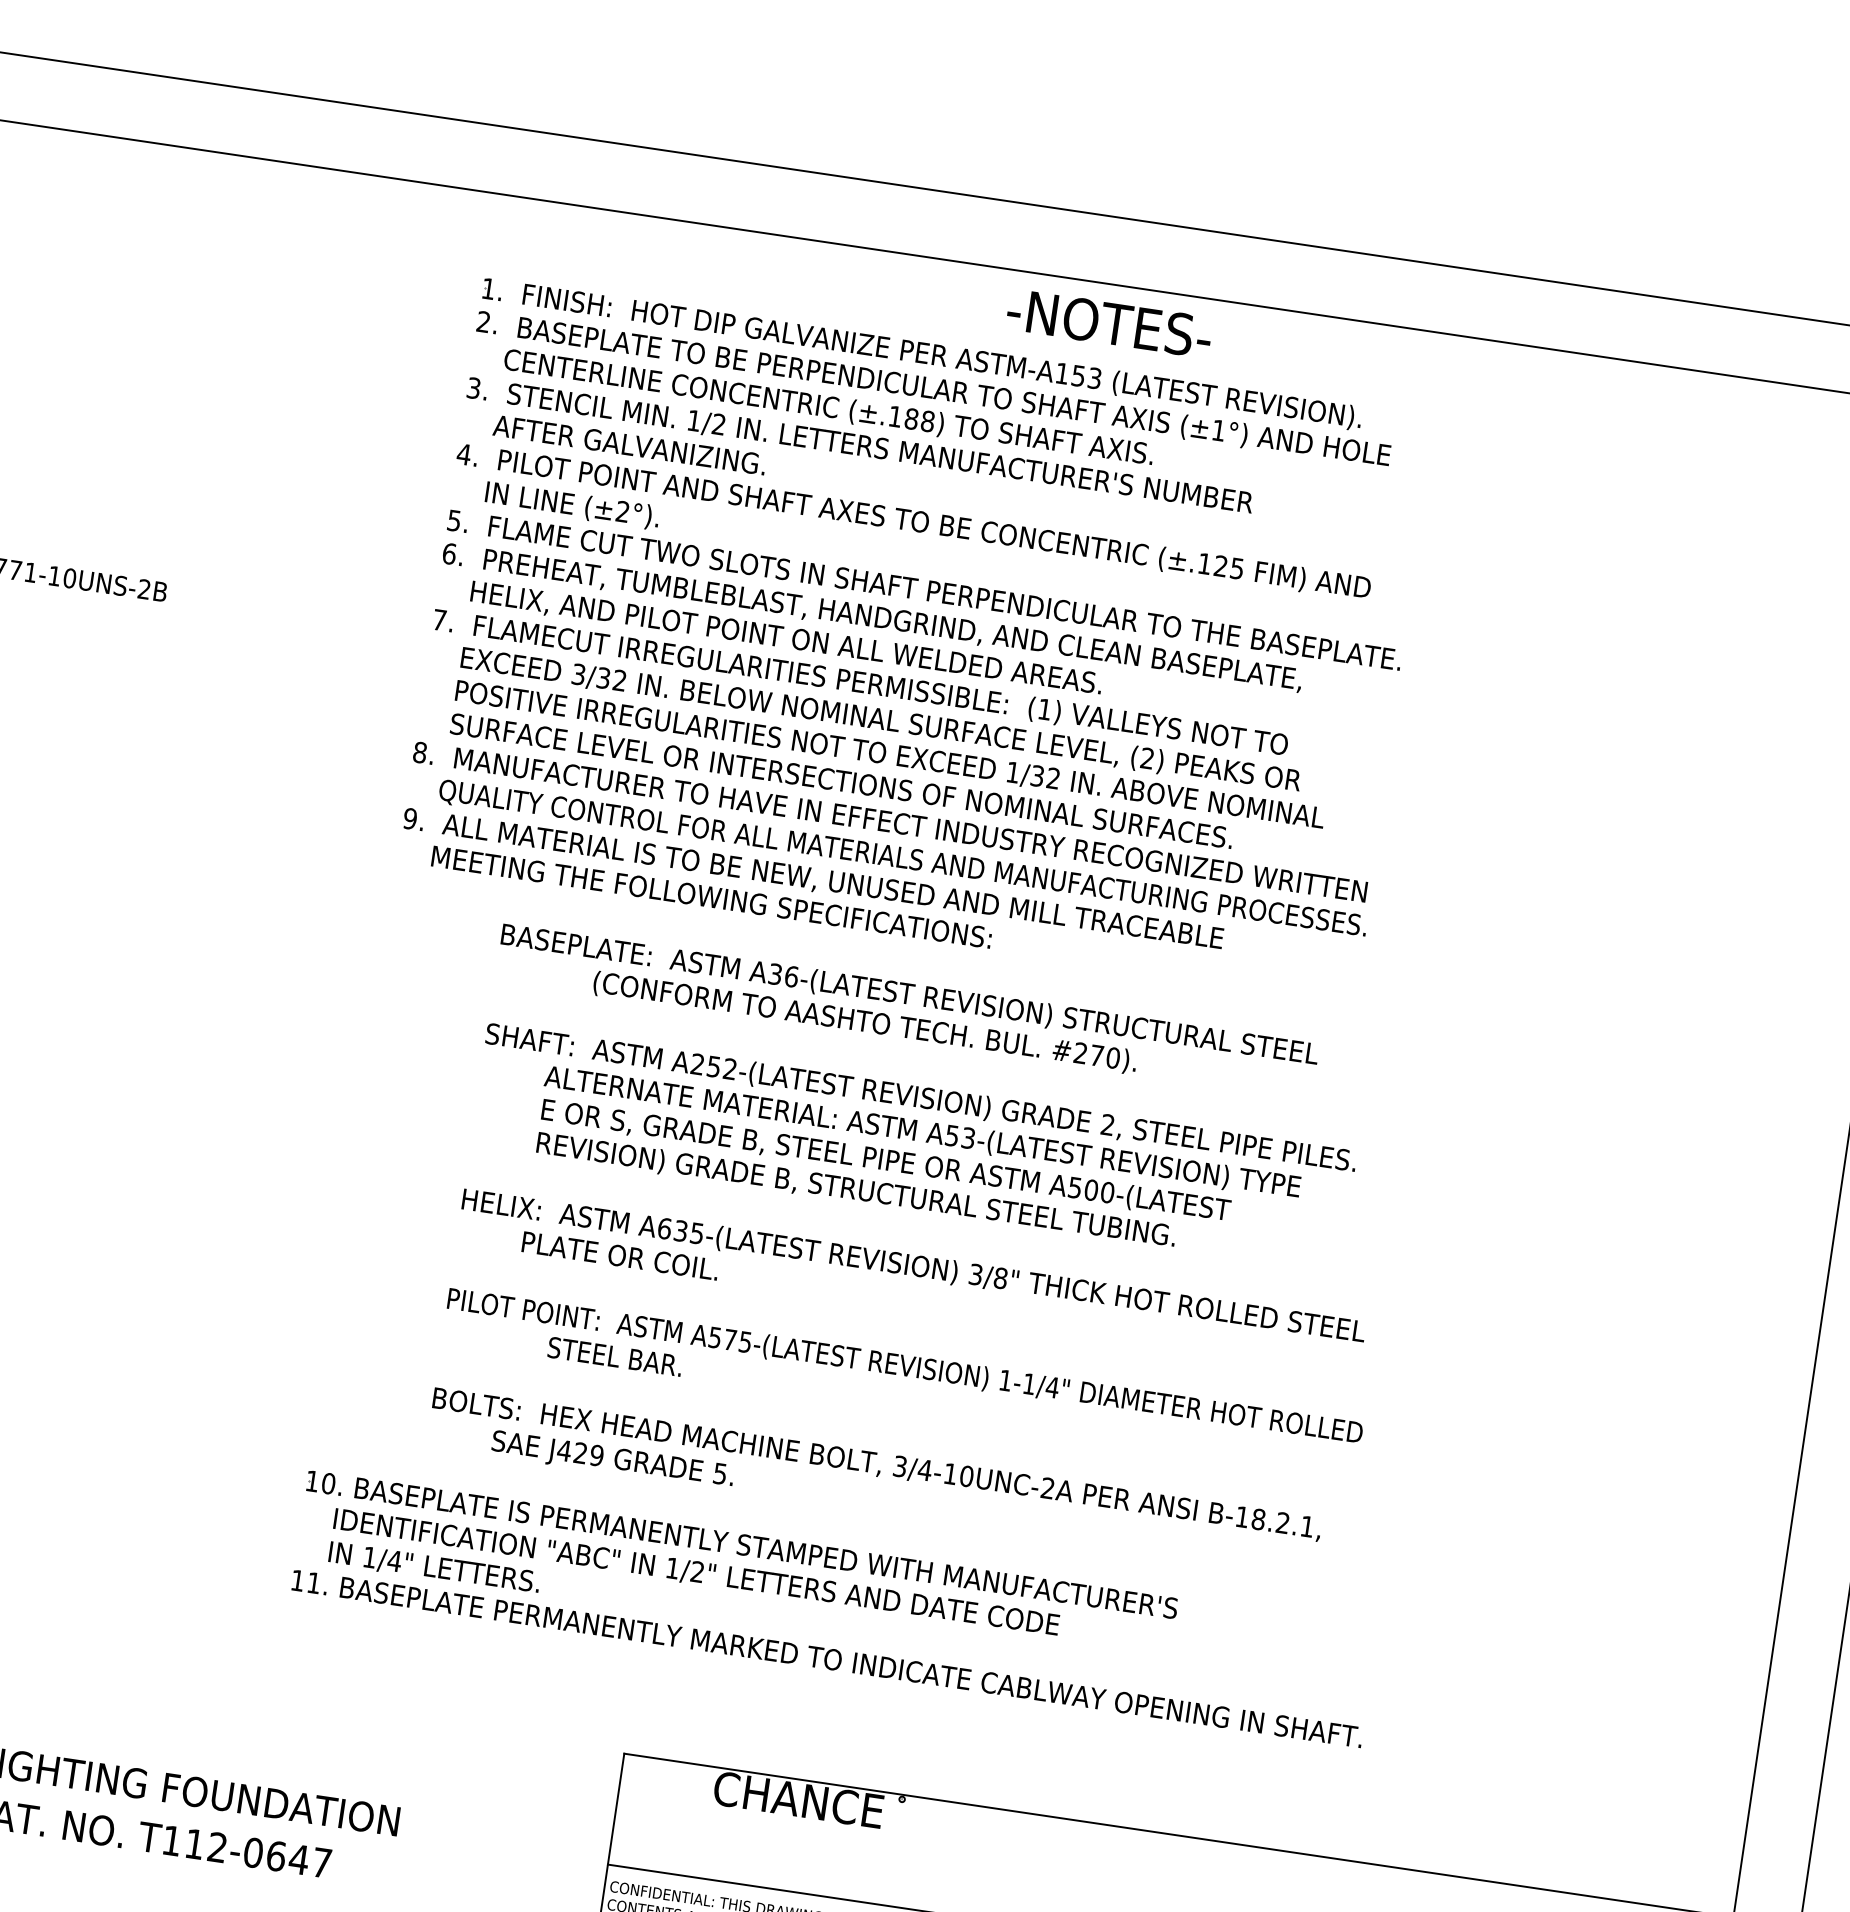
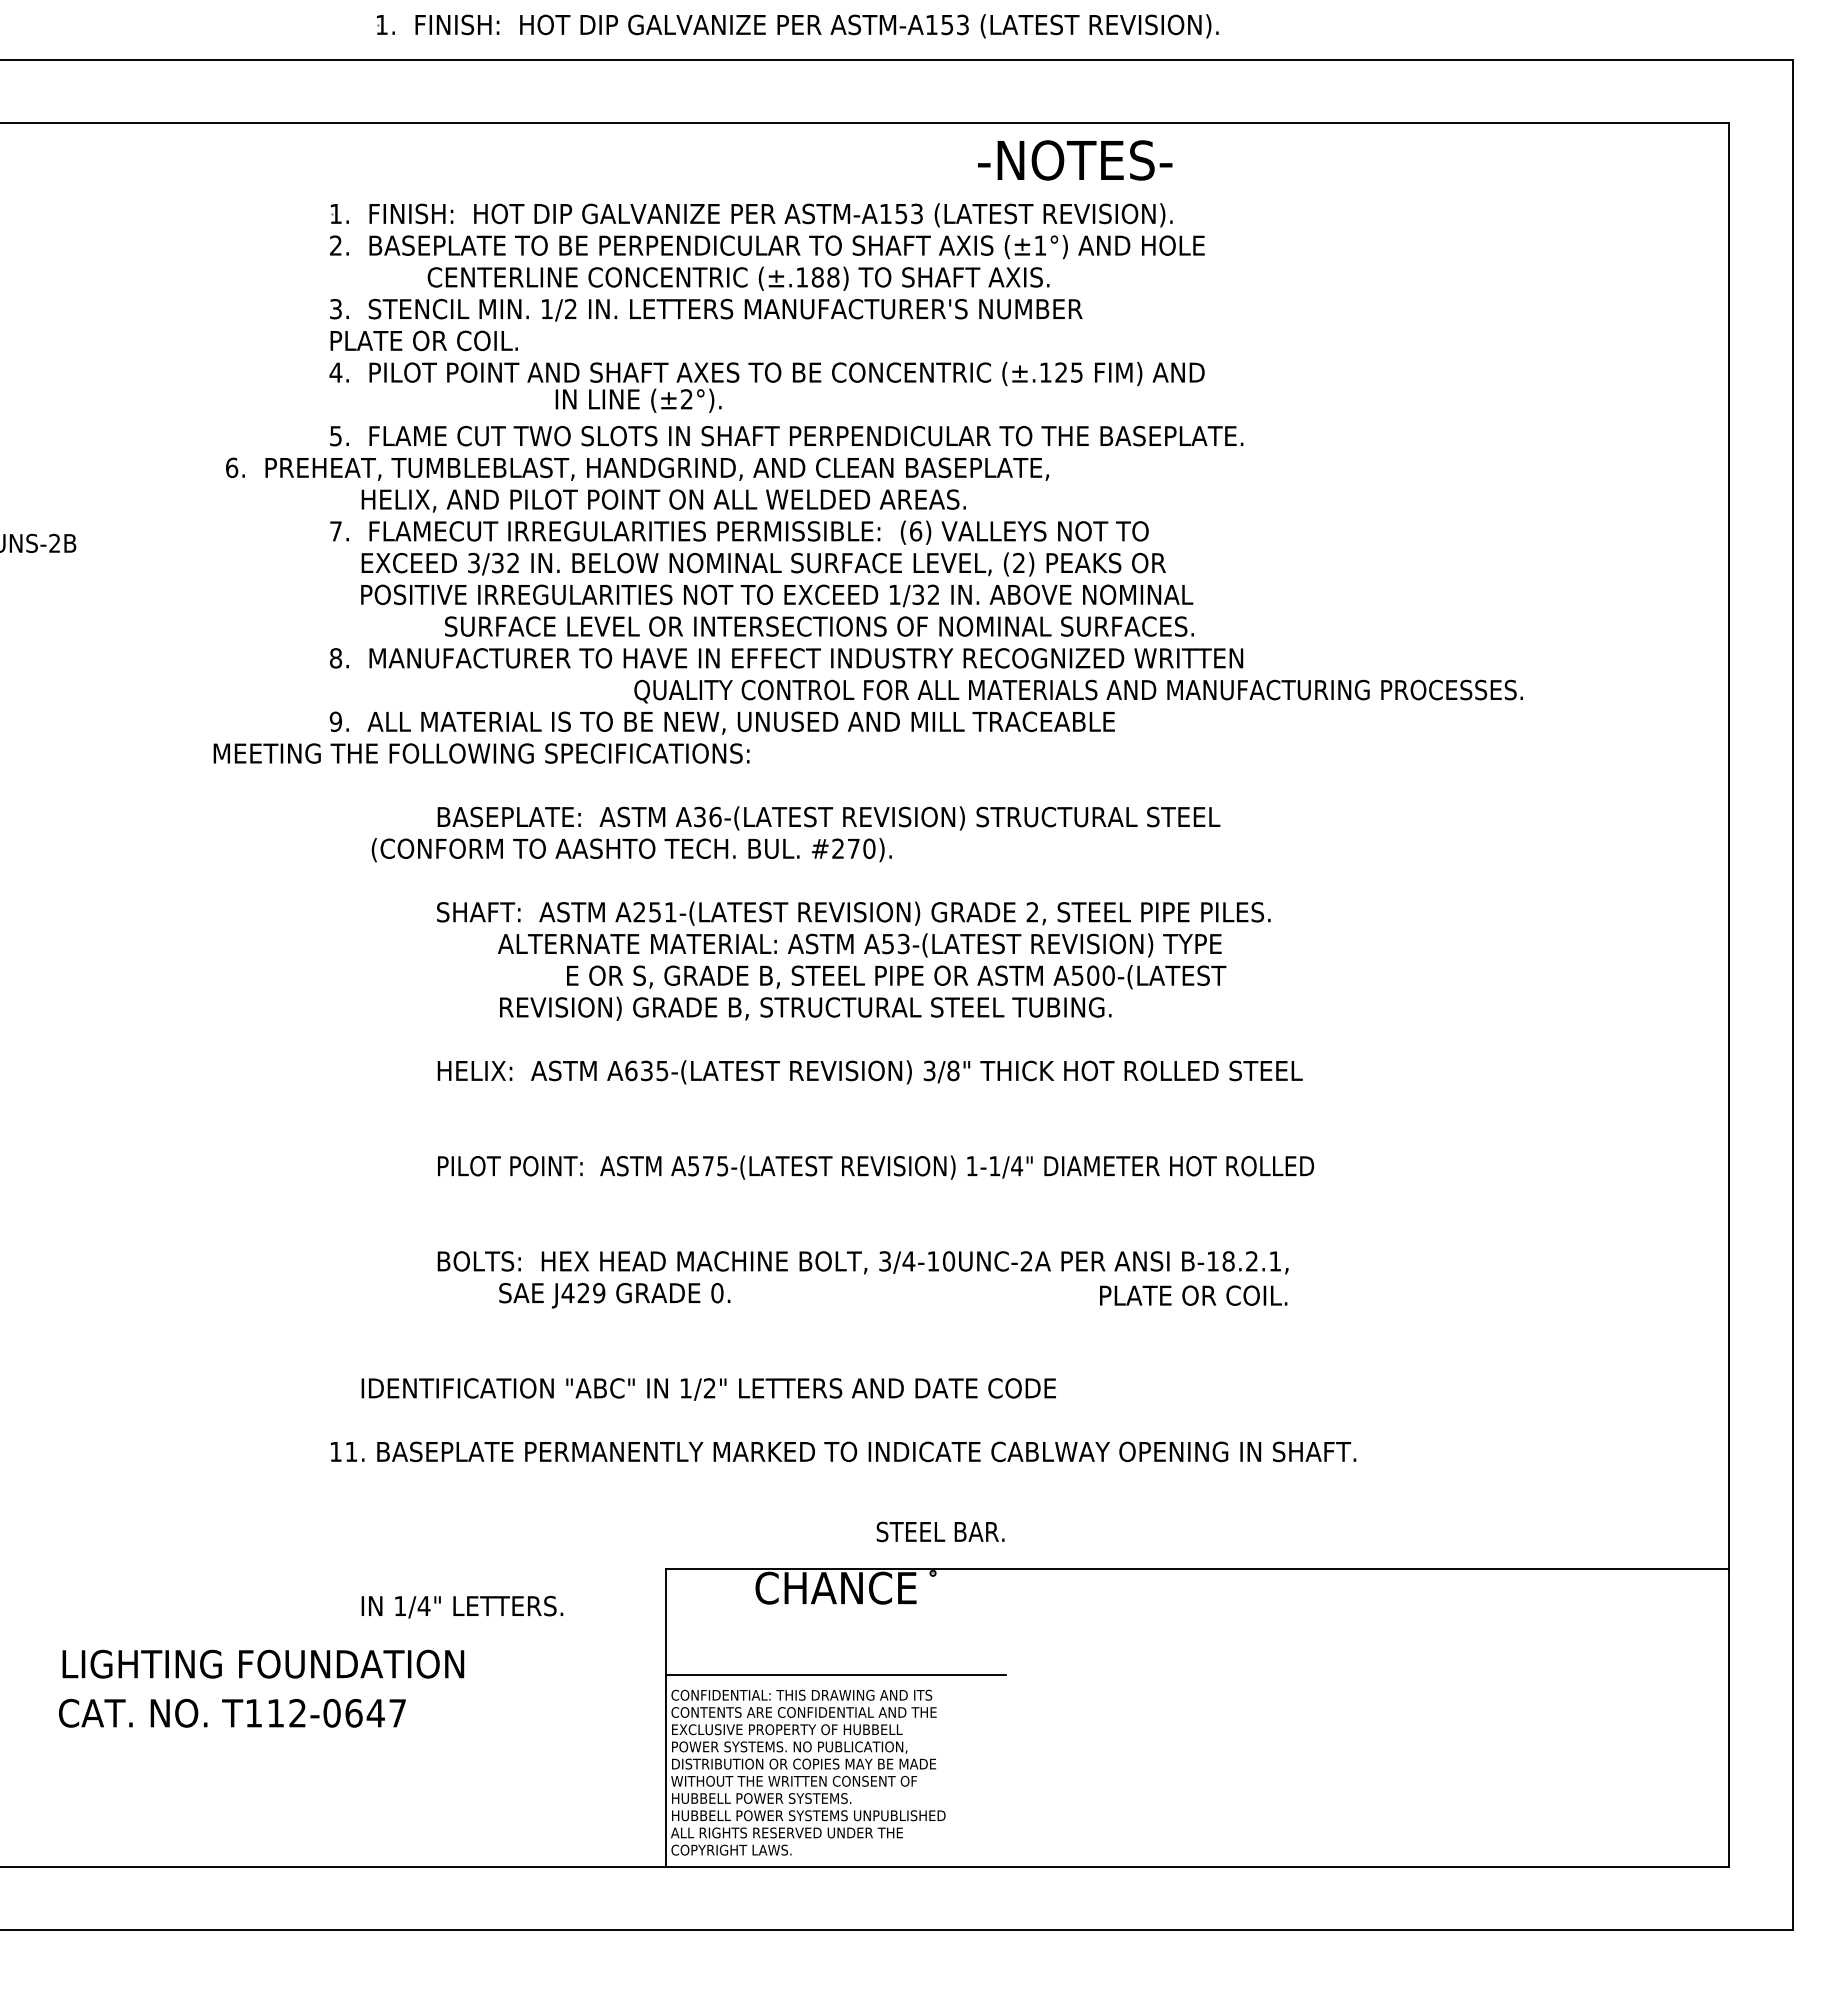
part: (999, 164) -> (797, 26), added
text: (1109, 323) -> (1075, 160), moved
text: (828, 407) -> (738, 278), moved
text: (614, 442) -> (475, 340), AFTER GALVANIZING. -> PLATE OR COIL.
text: (572, 505) -> (638, 400), moved
text: (872, 617) -> (637, 468), moved
text: (1045, 709) -> (916, 531), (1) -> (6)
text: (841, 780) -> (819, 626), moved
text: (902, 859) -> (1078, 691), moved
text: (711, 897) -> (481, 753), moved
text: (864, 1023) -> (631, 850), moved
text: (730, 1069) -> (670, 912), A252-(LATEST -> A251-(LATEST
text: (885, 1161) -> (896, 977), moved
text: (620, 1255) -> (1193, 1295), moved
text: (615, 1356) -> (940, 1531), moved
text: (720, 1474) -> (717, 1293), 5. -> 0.
part: (741, 1544) -> (747, 1356), removed
text: (434, 1568) -> (462, 1607), moved

